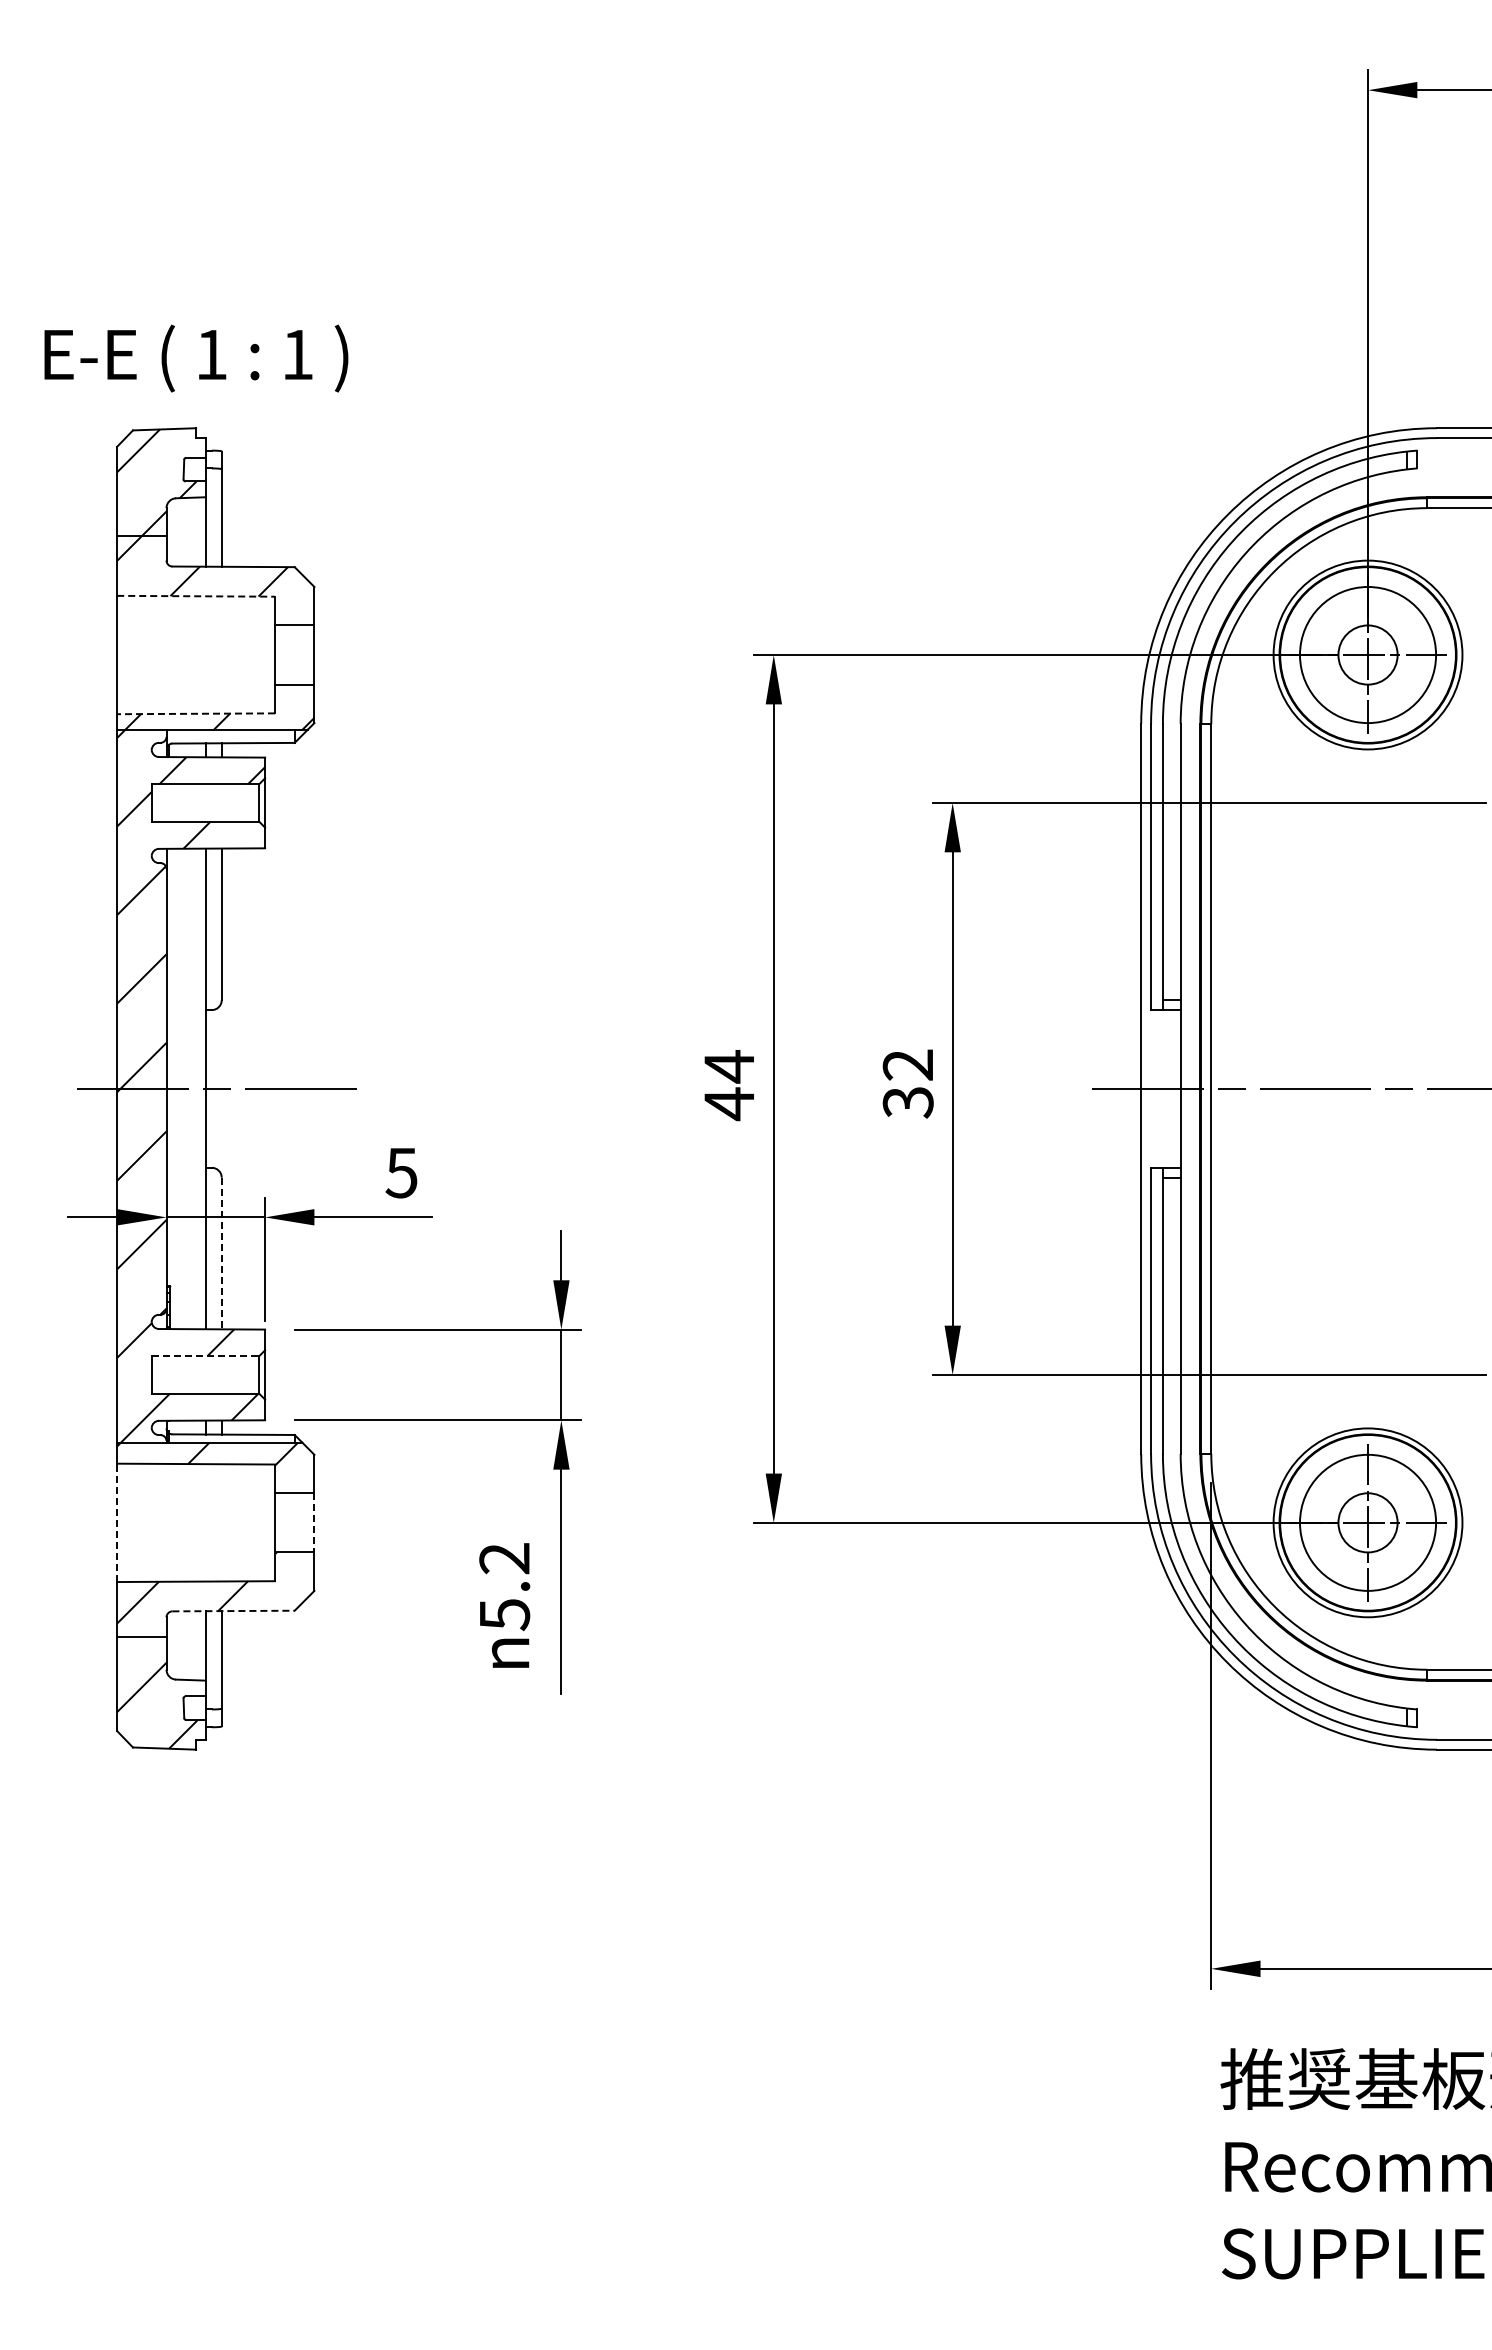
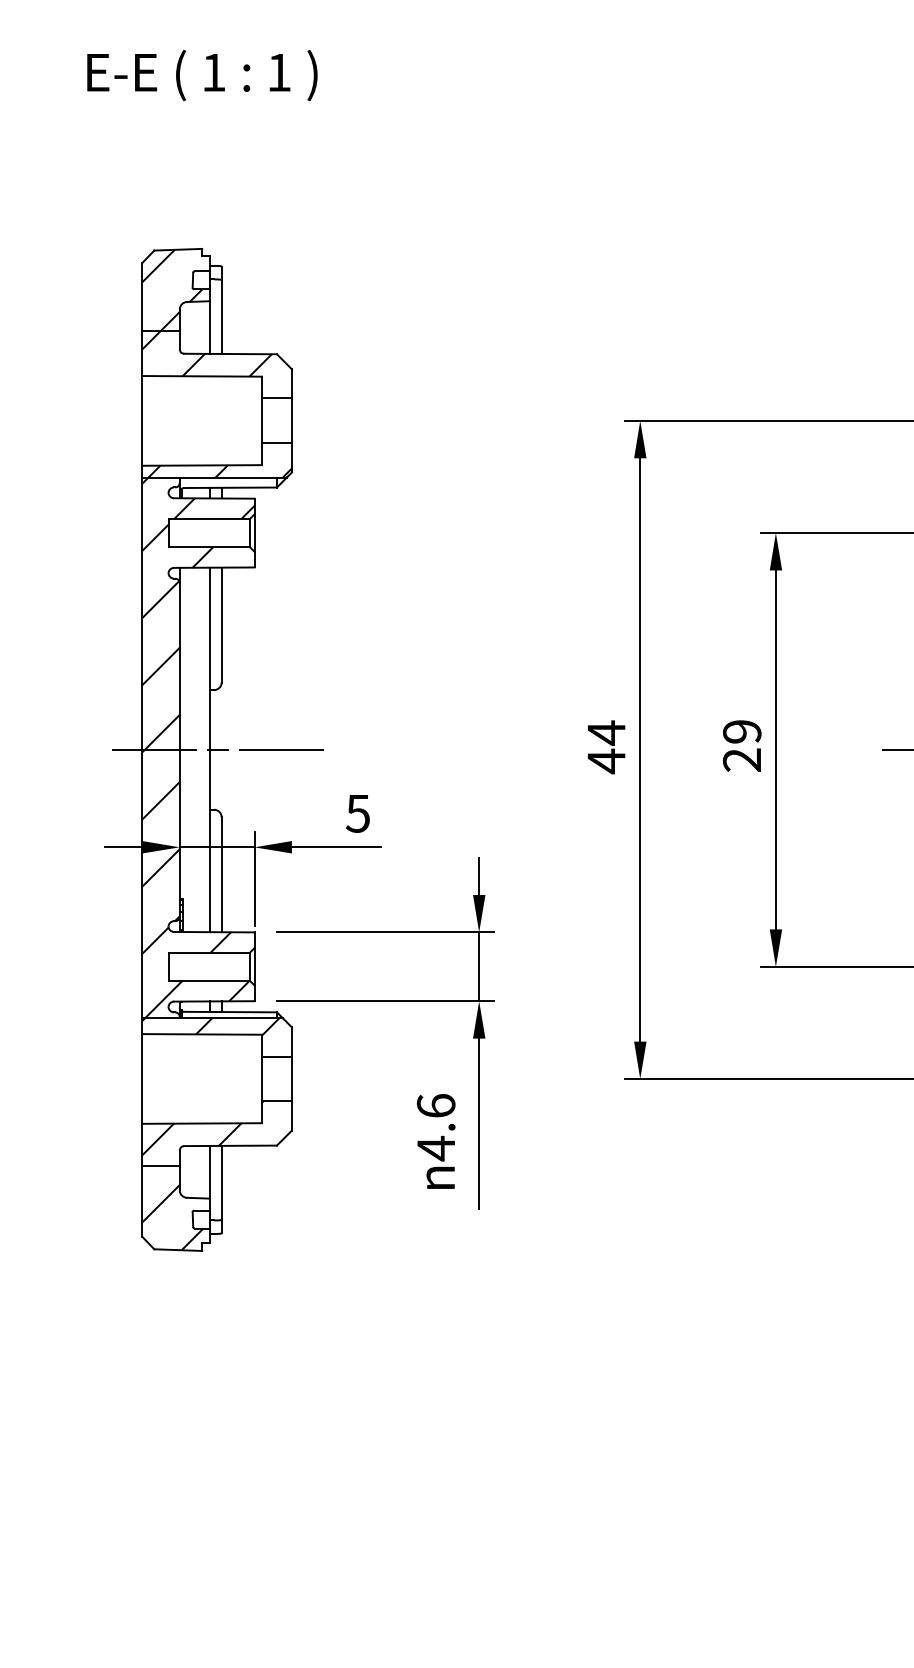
text: (196, 358) -> (202, 75), moved
line: (196, 596) -> (202, 376), dashed -> solid
line: (196, 713) -> (202, 465), dashed -> solid
text: (908, 1083) -> (742, 745), 32 -> 29
line: (221, 1253) -> (221, 874), dashed -> solid
line: (205, 1356) -> (209, 952), dashed -> solid
line: (117, 1522) -> (142, 1078), dashed -> solid
line: (314, 1522) -> (291, 1078), dashed -> solid
text: (504, 1586) -> (436, 1127), 5.2 -> 4.6
line: (234, 1611) -> (231, 1146), dashed -> solid

